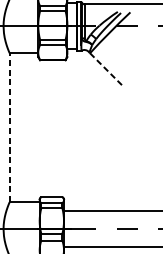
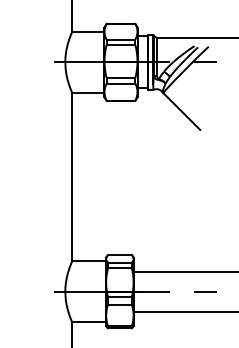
line: (107, 69) -> (182, 111), dashed -> solid
line: (9, 127) -> (72, 176), dashed -> solid

